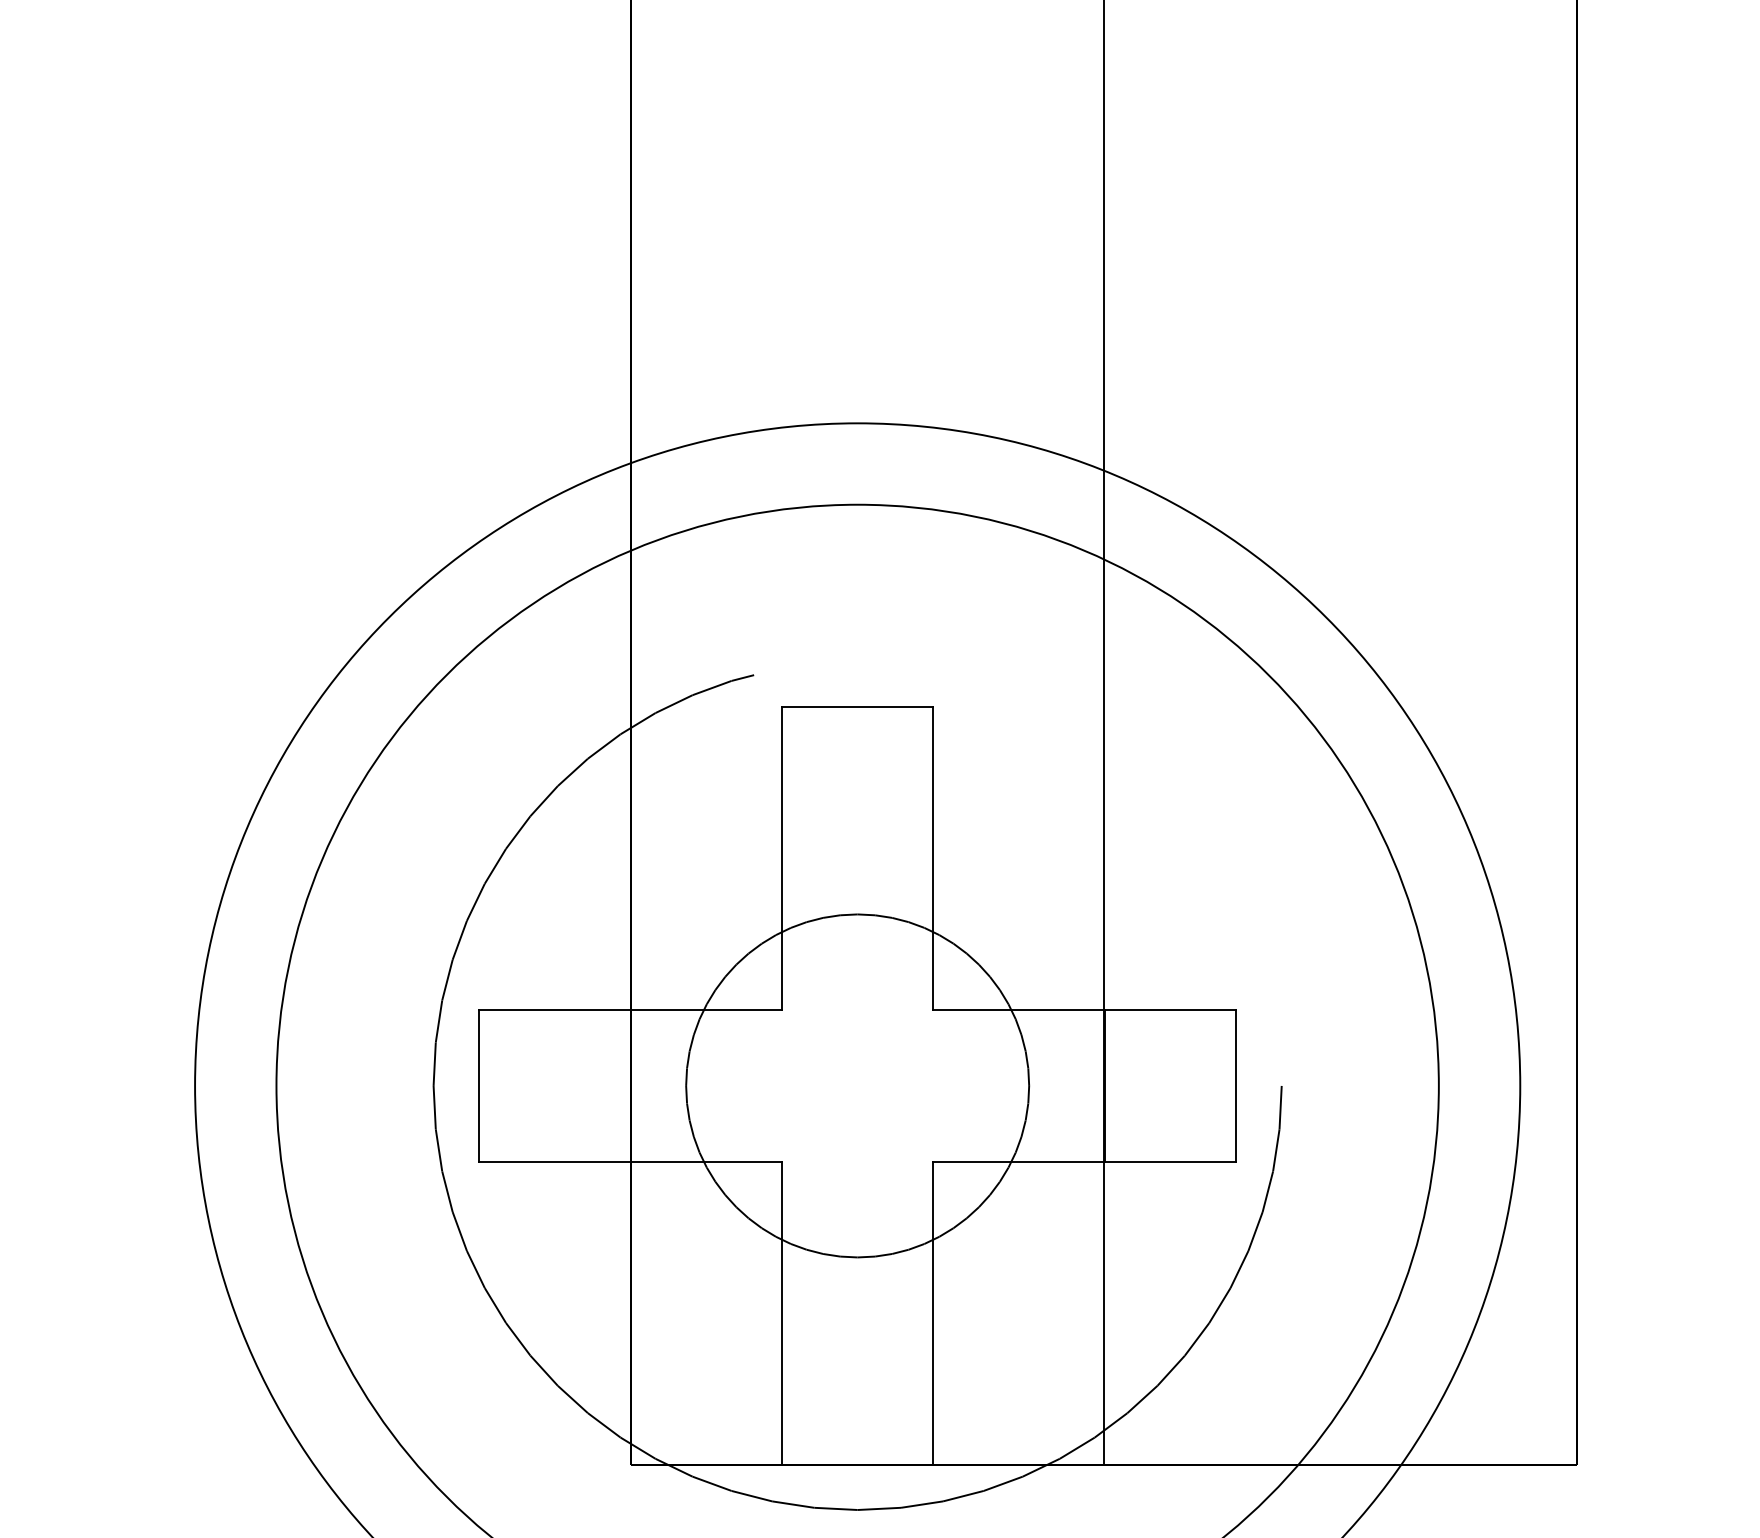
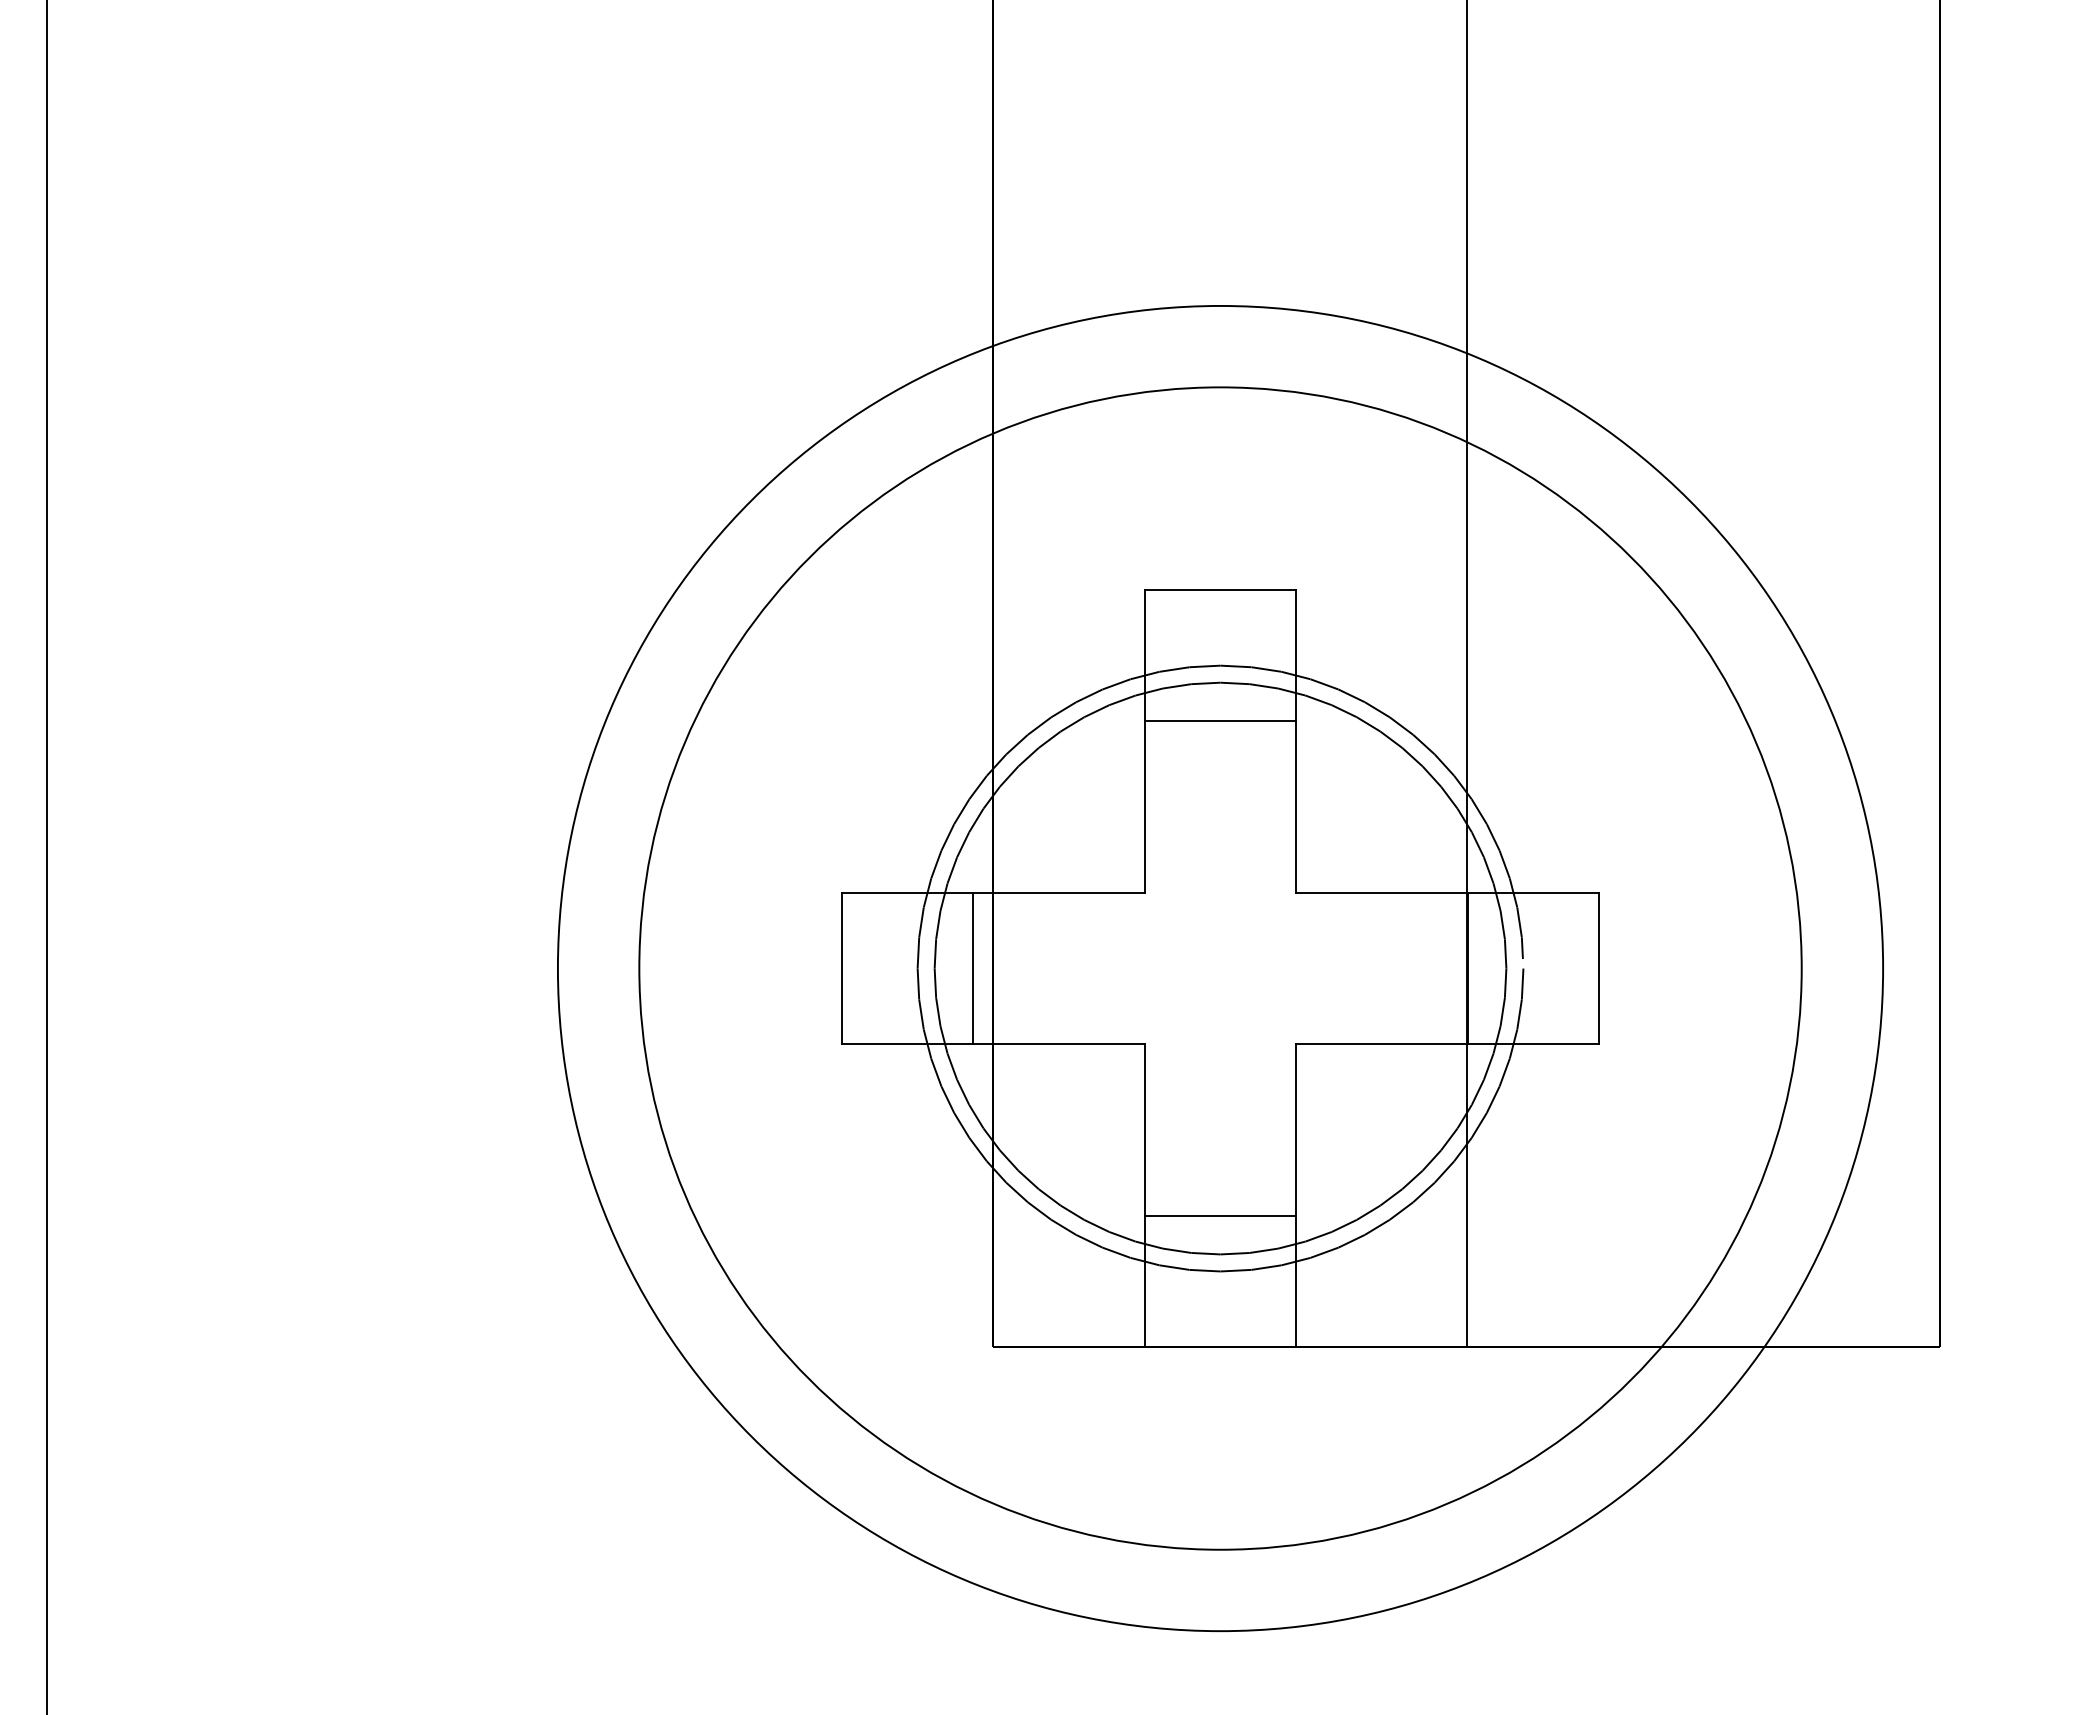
line: (857, 838) -> (1220, 721), added
line: (610, 1085) -> (973, 968), added
circle: (857, 1085) -> (1220, 968), size x0.71
circle: (857, 1085) -> (1220, 968), size x1.67
line: (857, 1333) -> (1220, 1216), added

